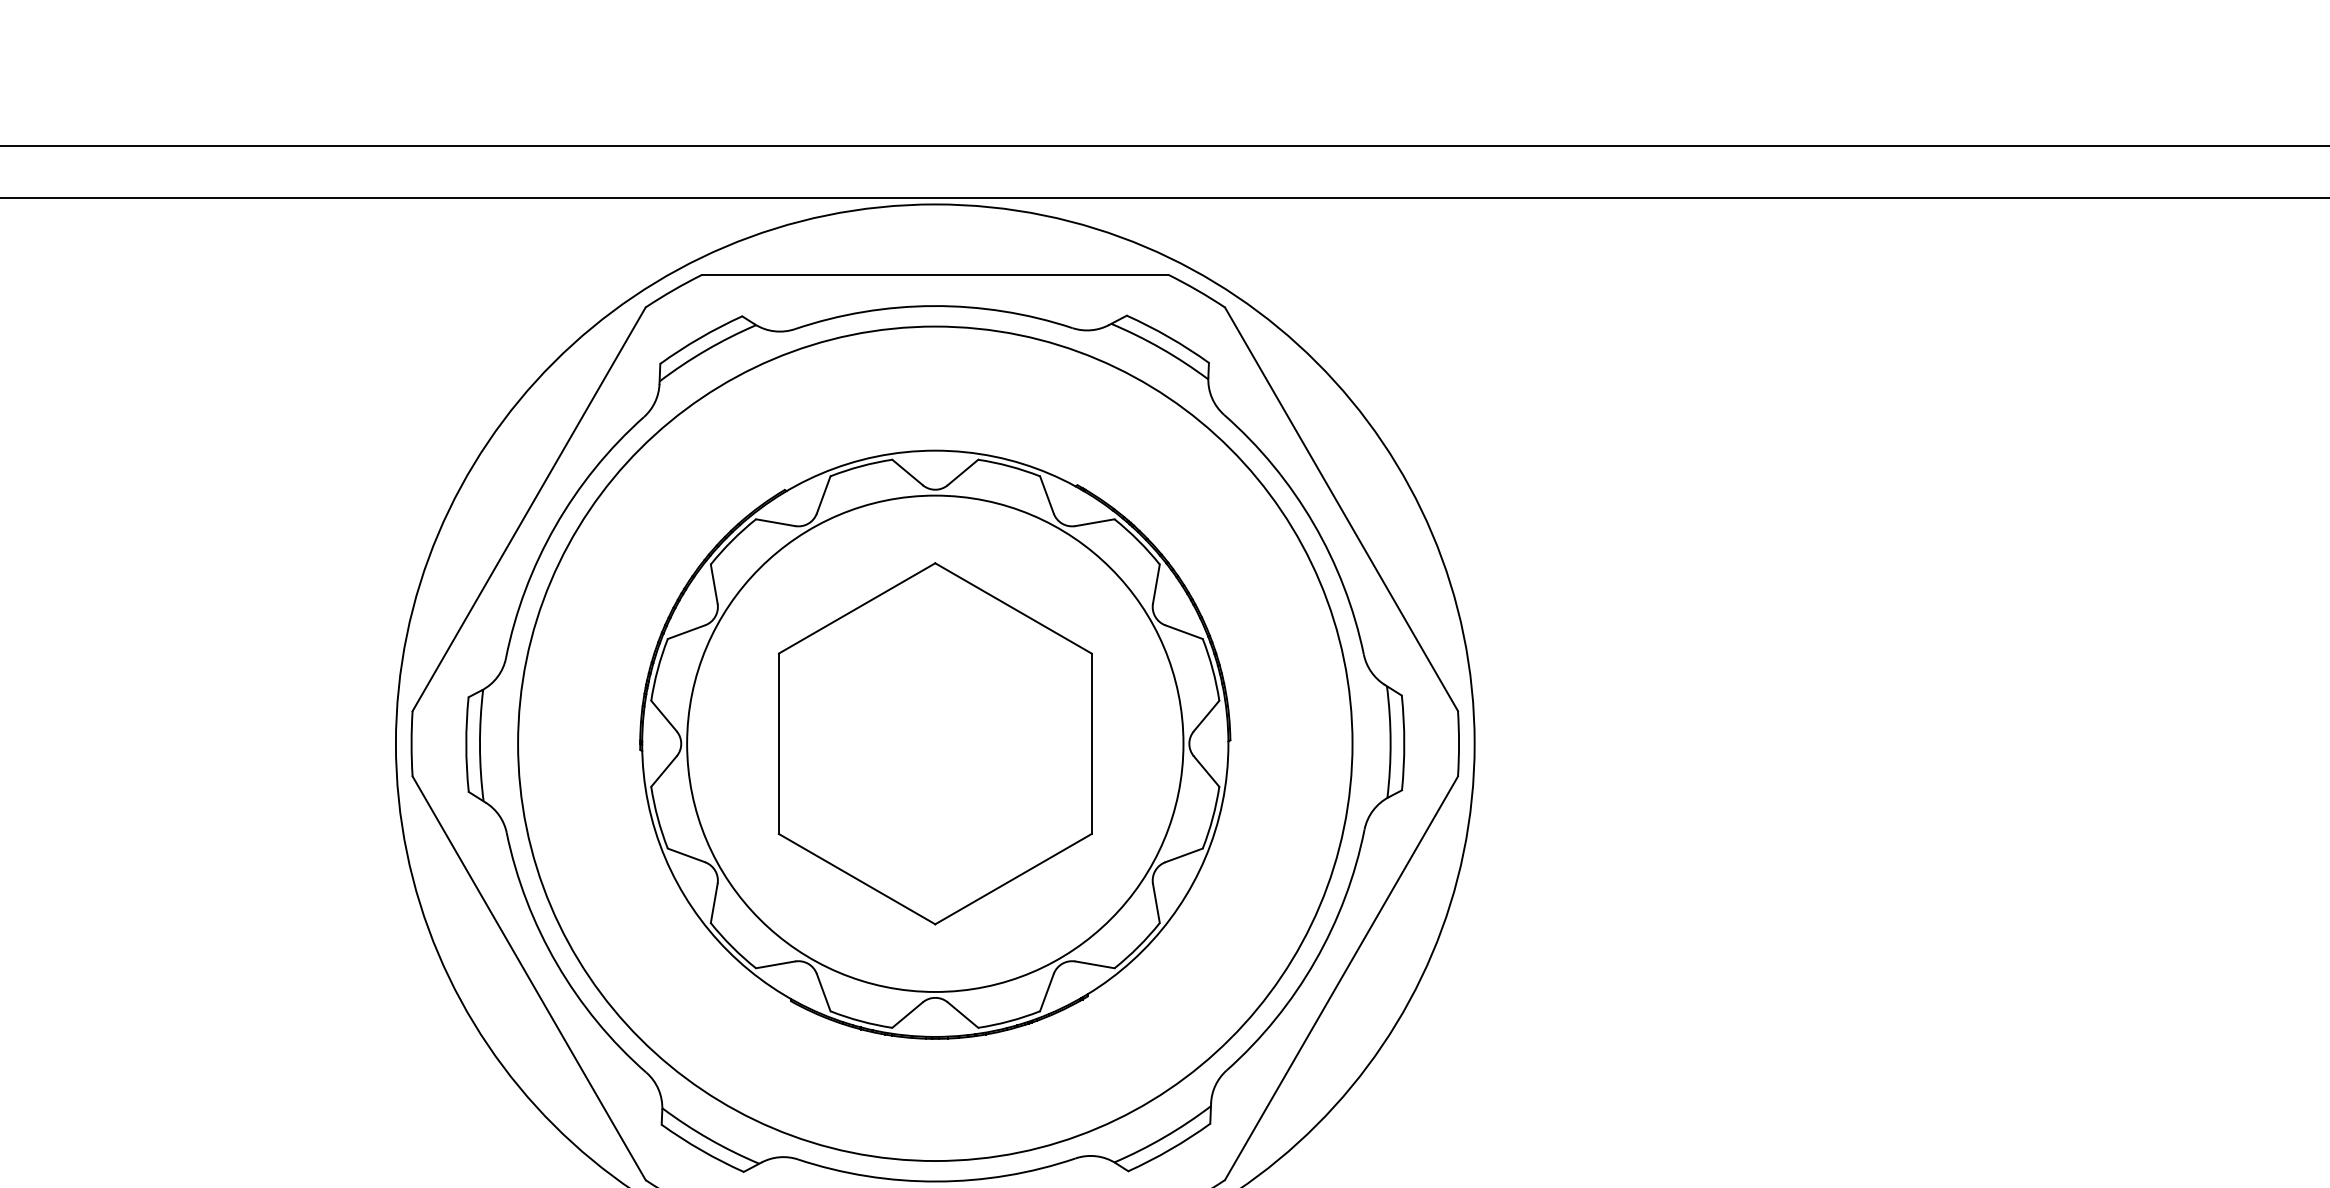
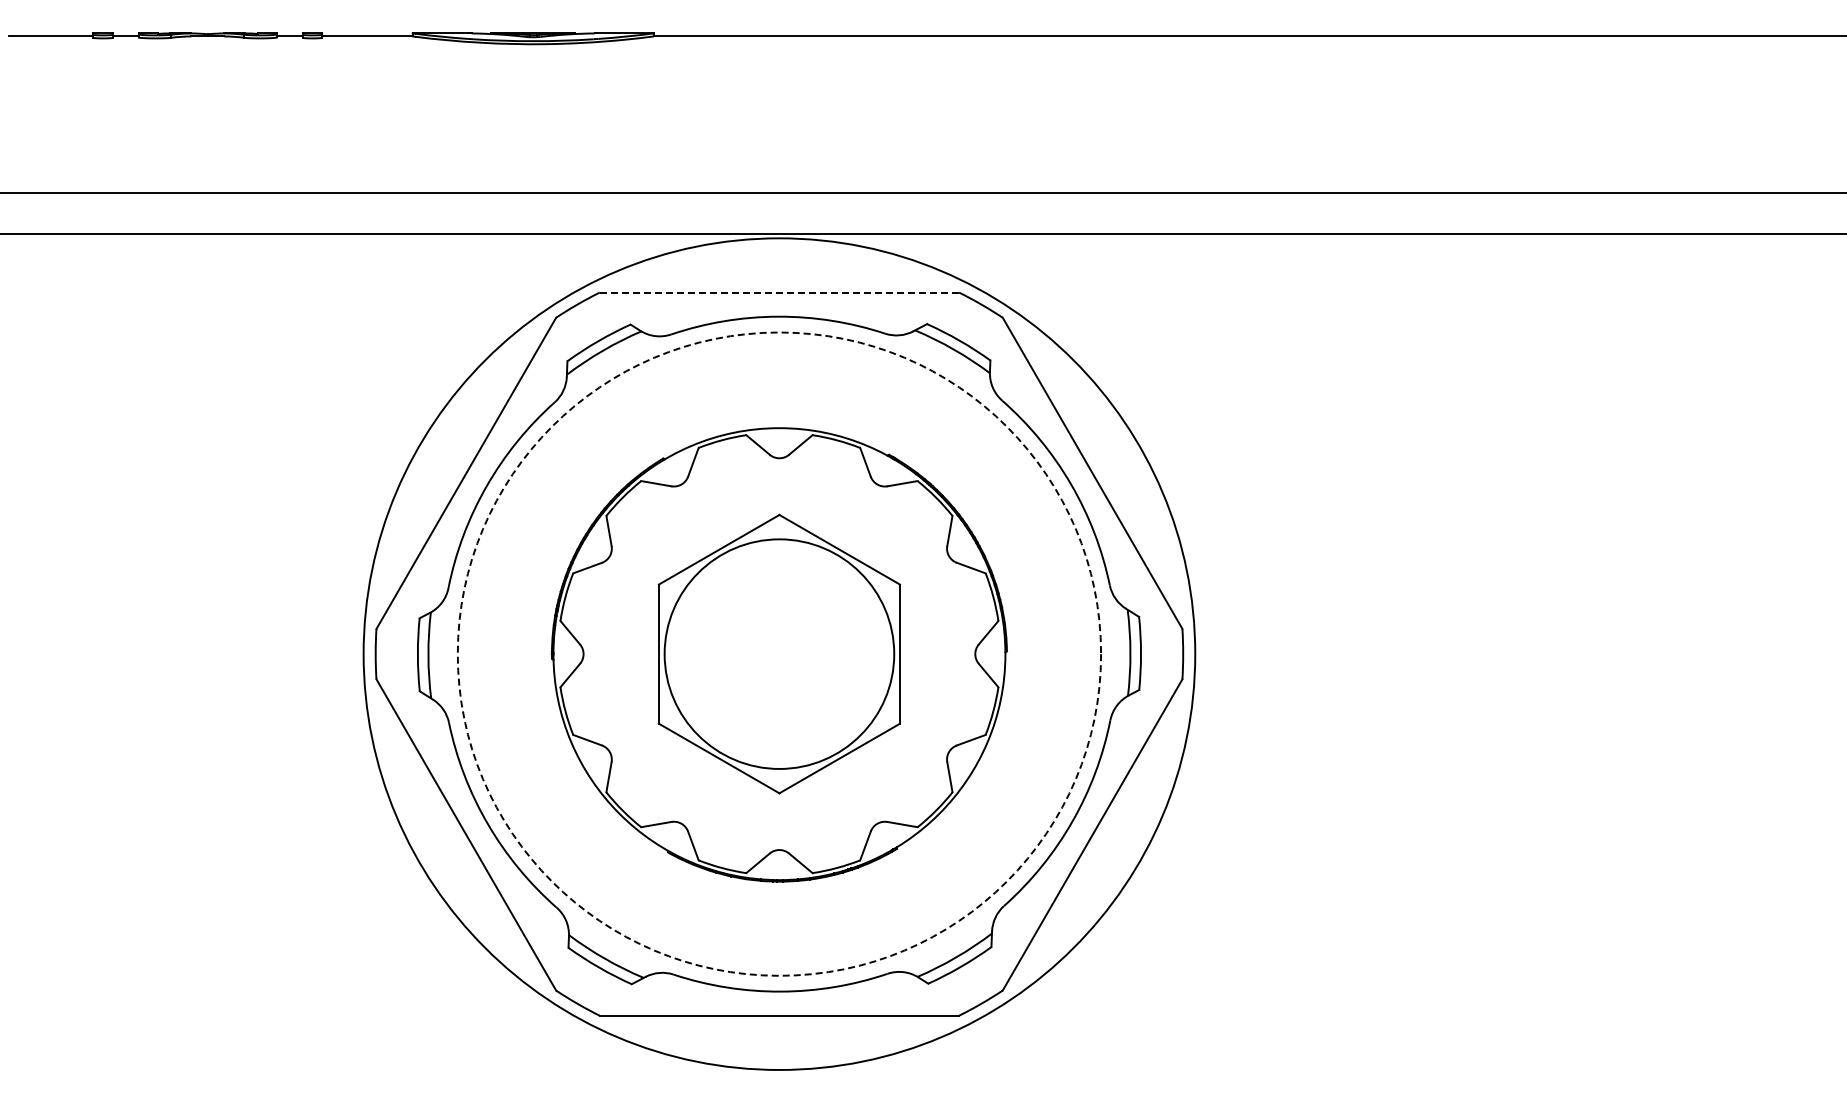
line: (935, 274) -> (779, 292), solid -> dashed
circle: (935, 742) -> (779, 653), size x0.6
circle: (935, 742) -> (779, 653), solid -> dashed

